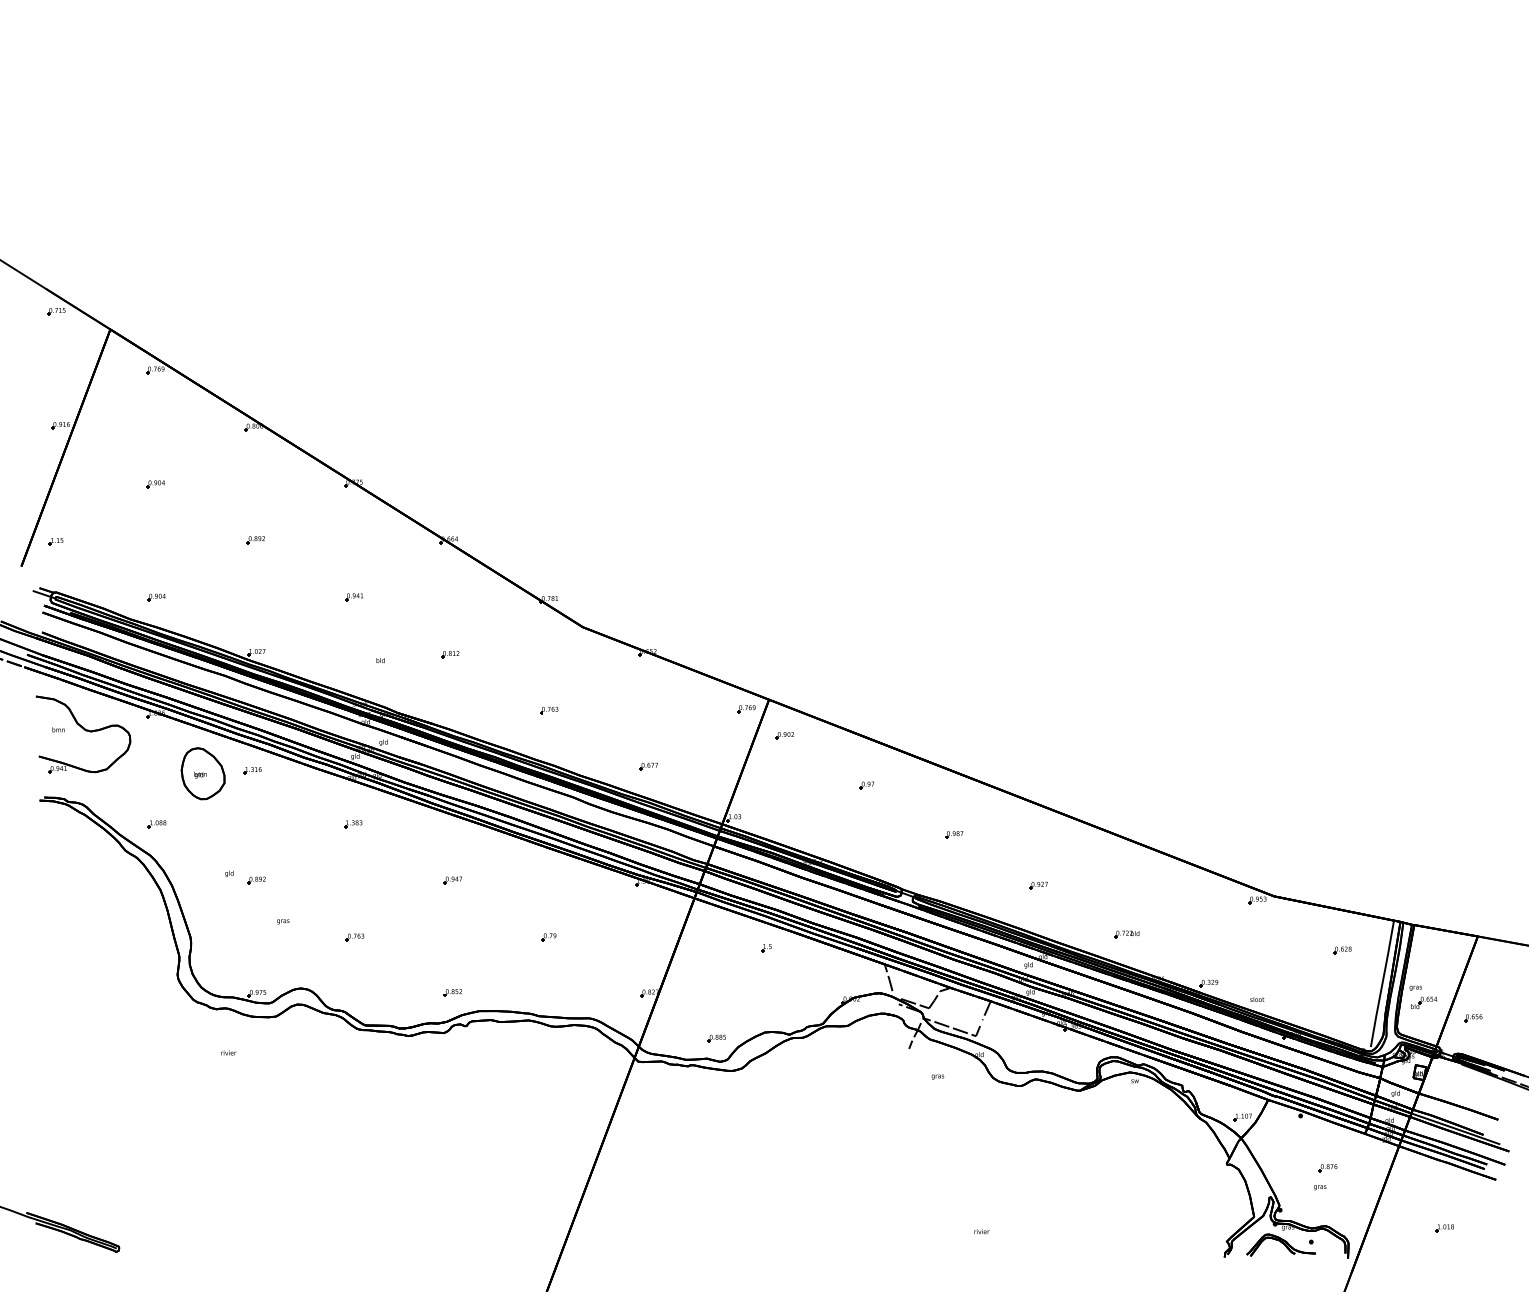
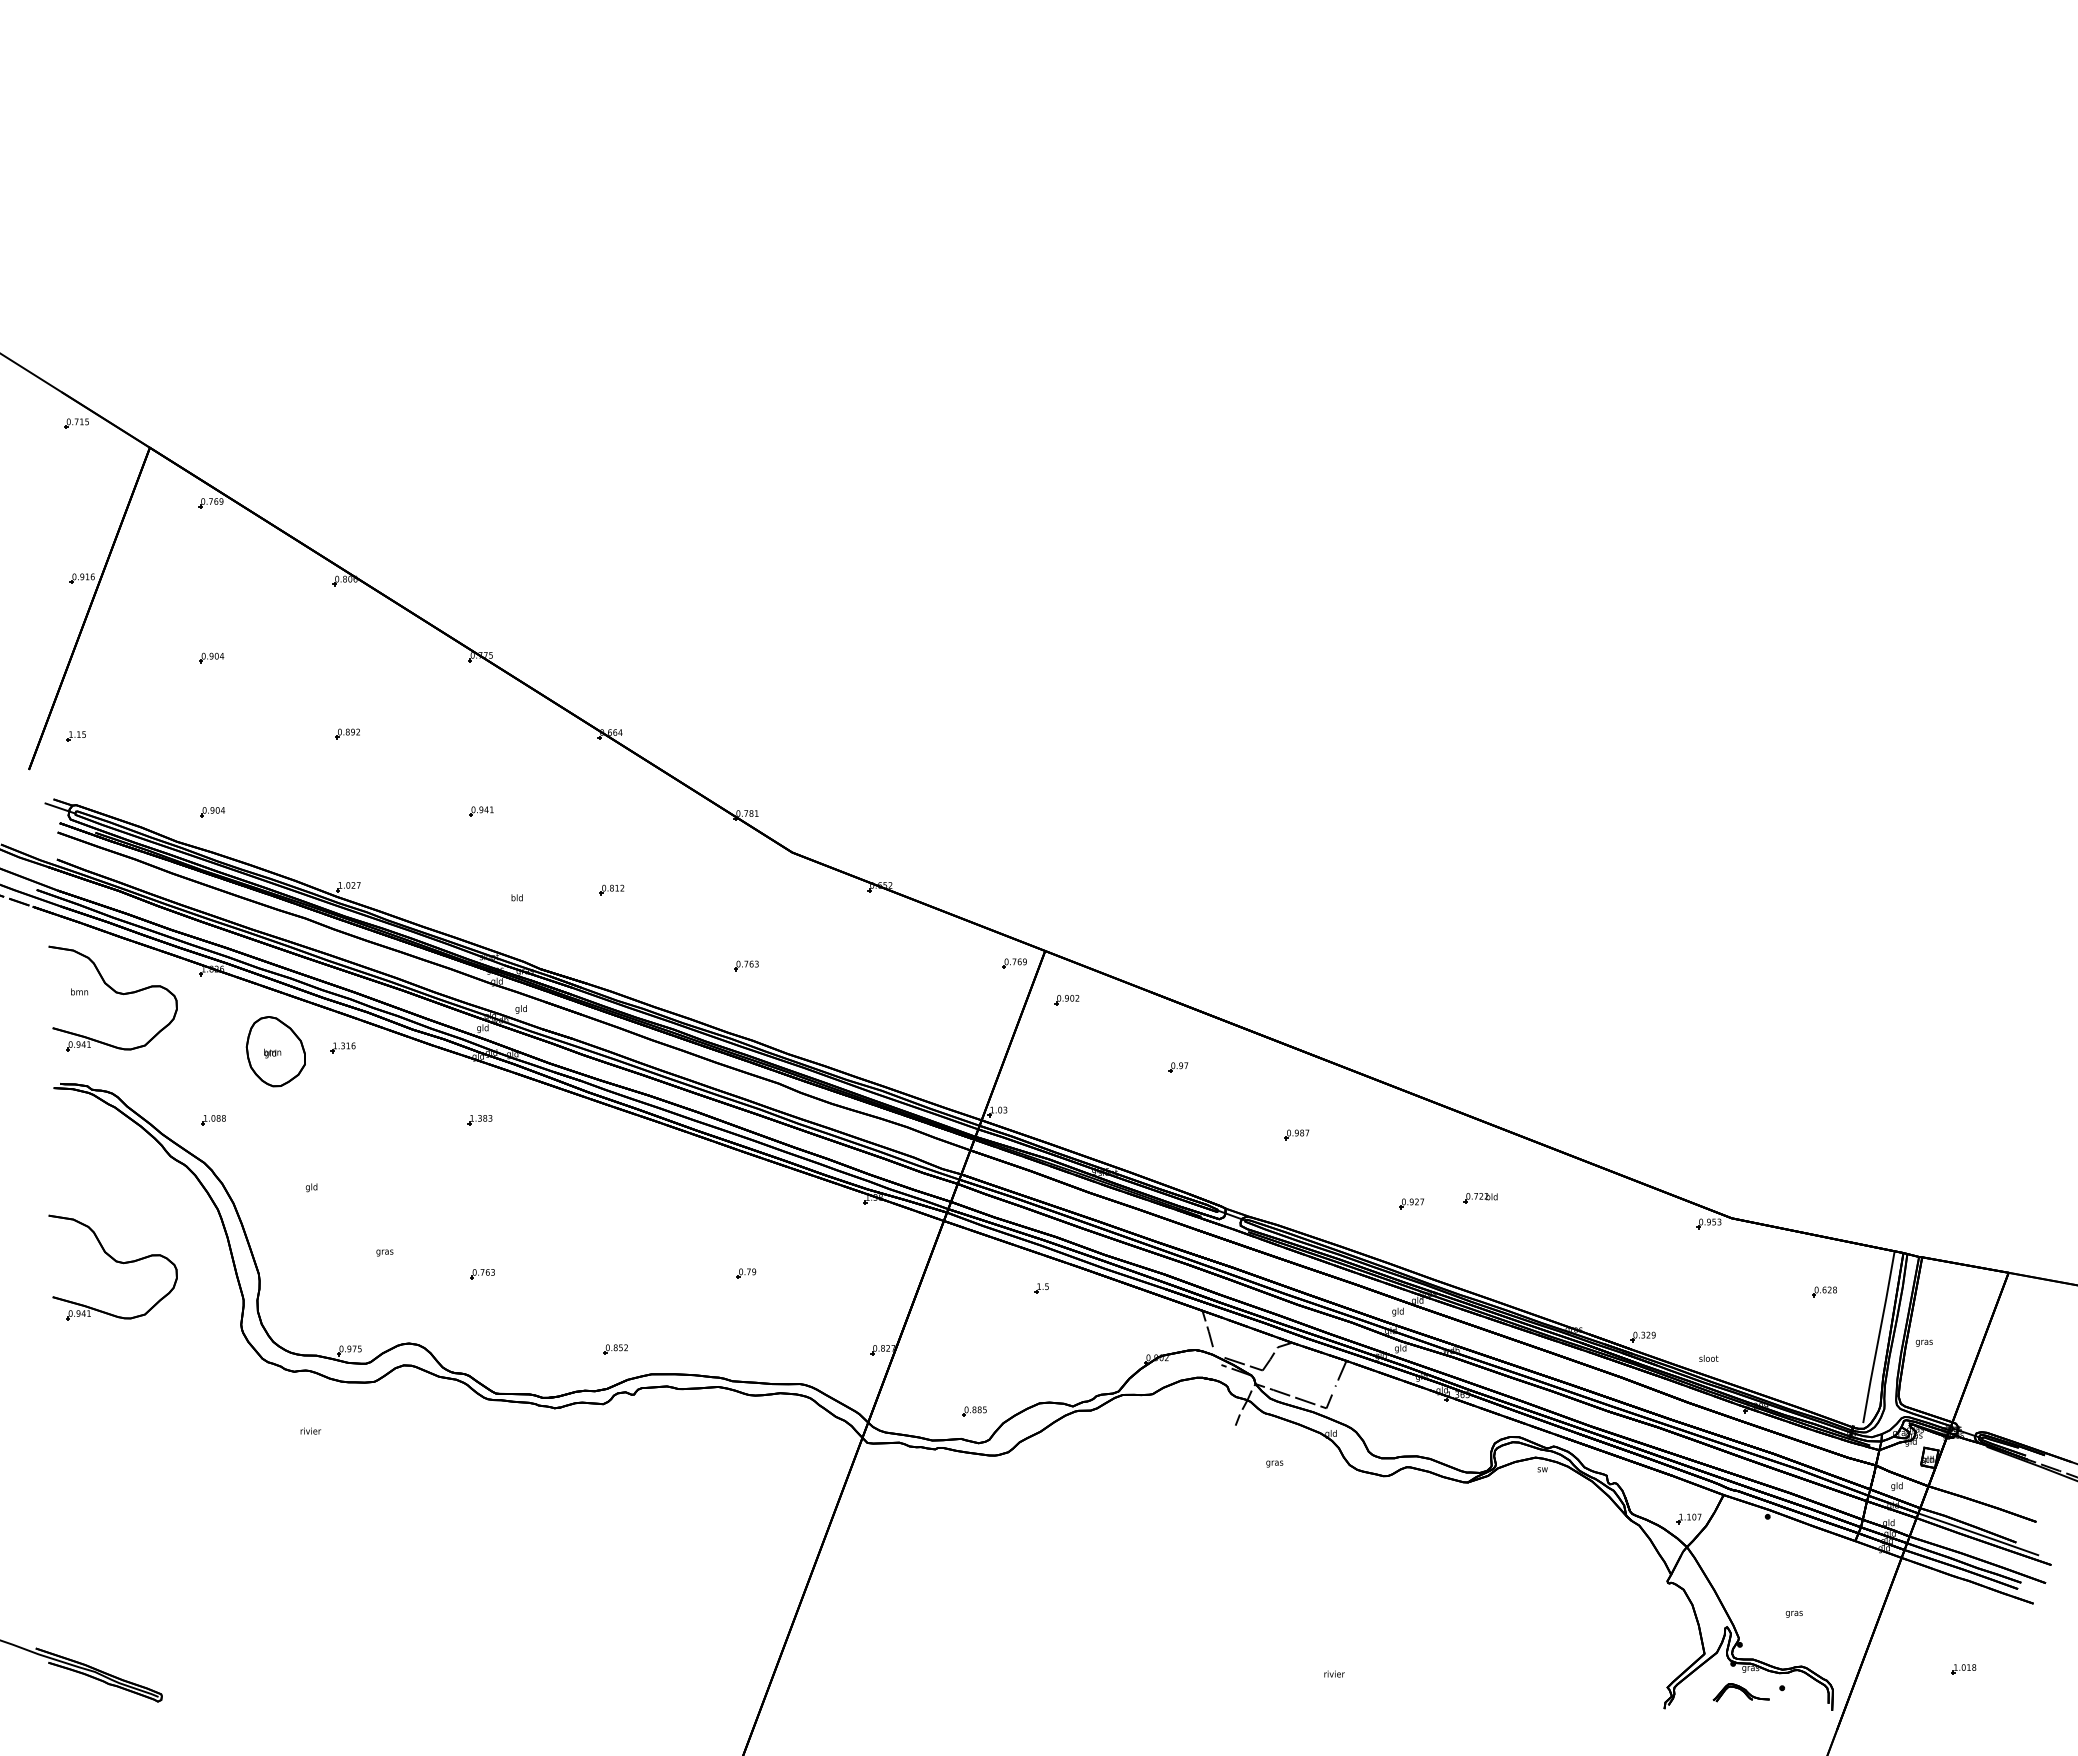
part: (648, 766) -> (881, 1041), removed
part: (256, 880) -> (348, 1196), removed
part: (452, 880) -> (615, 1196), removed
part: (82, 932) -> (112, 1267), added
part: (1126, 934) -> (1480, 1198), moved
part: (1424, 1002) -> (1935, 1362), removed
part: (1473, 1017) -> (2002, 1383), removed
part: (1327, 1167) -> (1804, 1587), removed
part: (1281, 1245) -> (1741, 1692), size x0.6

